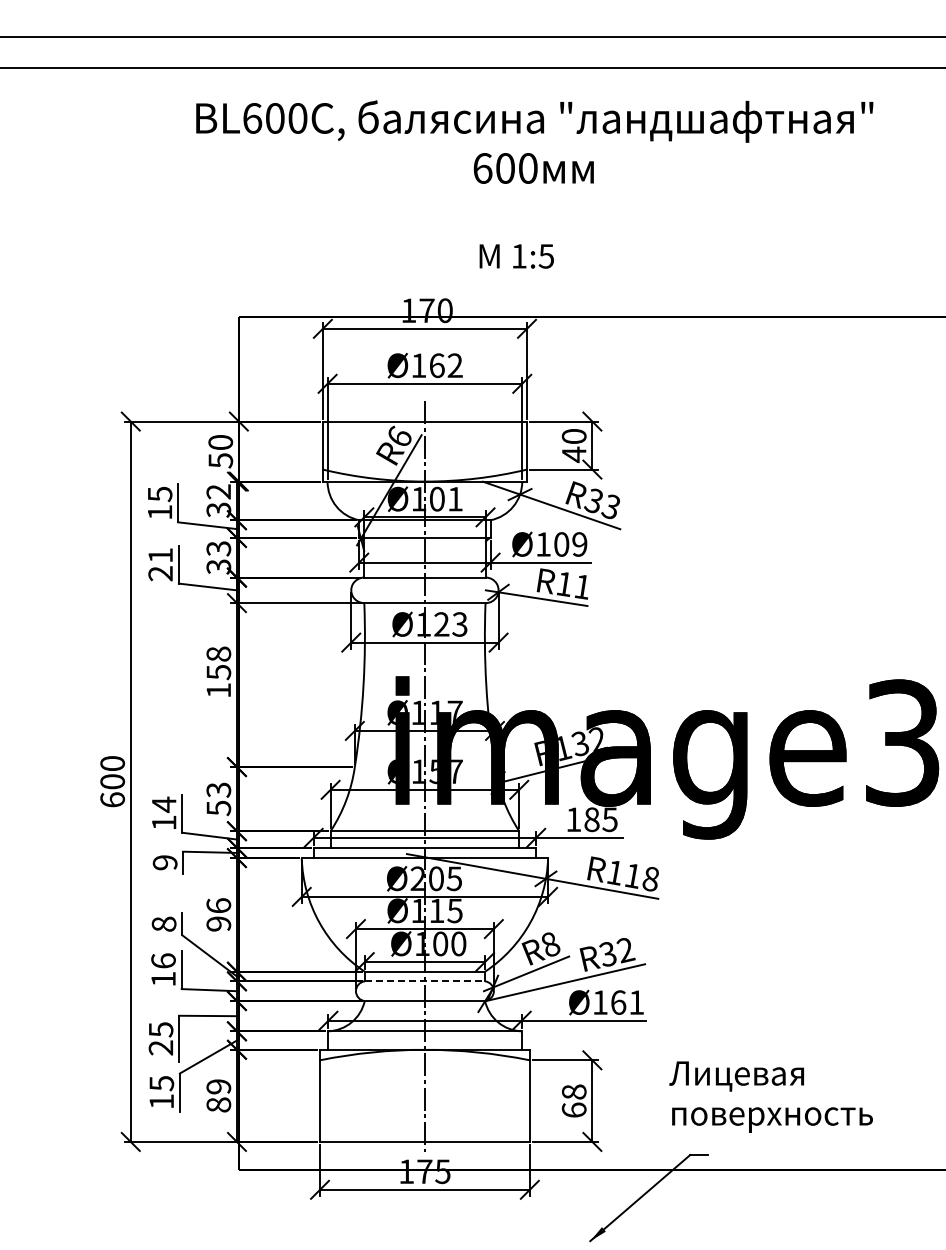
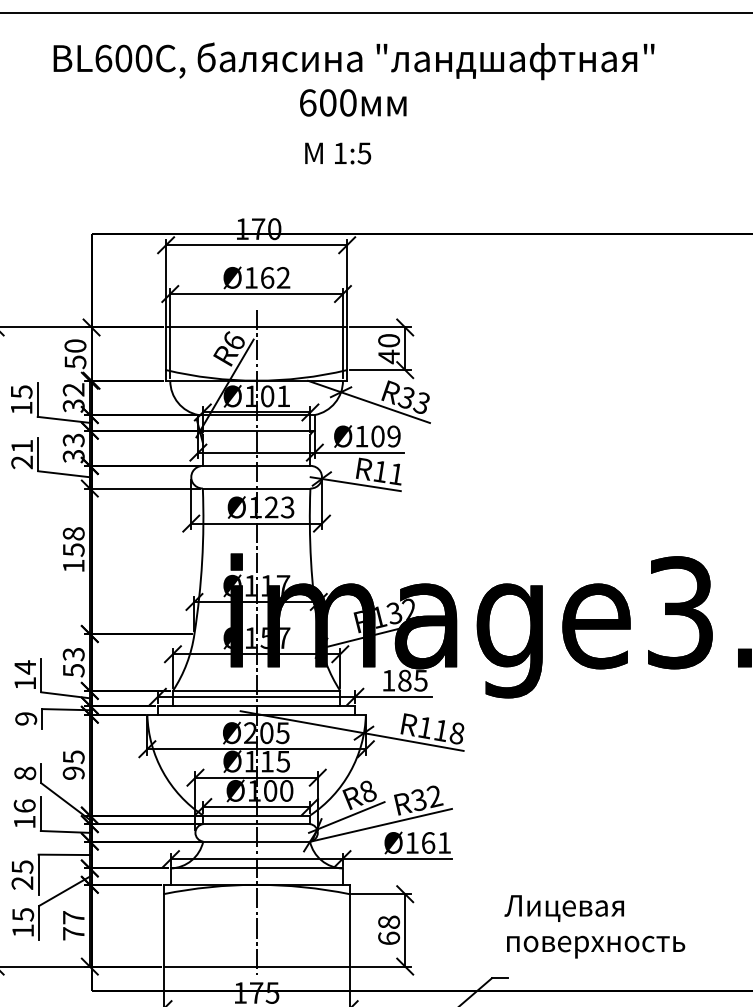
text: (516, 256) -> (337, 153), moved
text: (218, 905) -> (73, 756), 96 -> 95
line: (425, 981) -> (257, 824), dashed -> solid
text: (218, 1095) -> (73, 925), 89 -> 77
text: (770, 1096) -> (594, 926), moved

